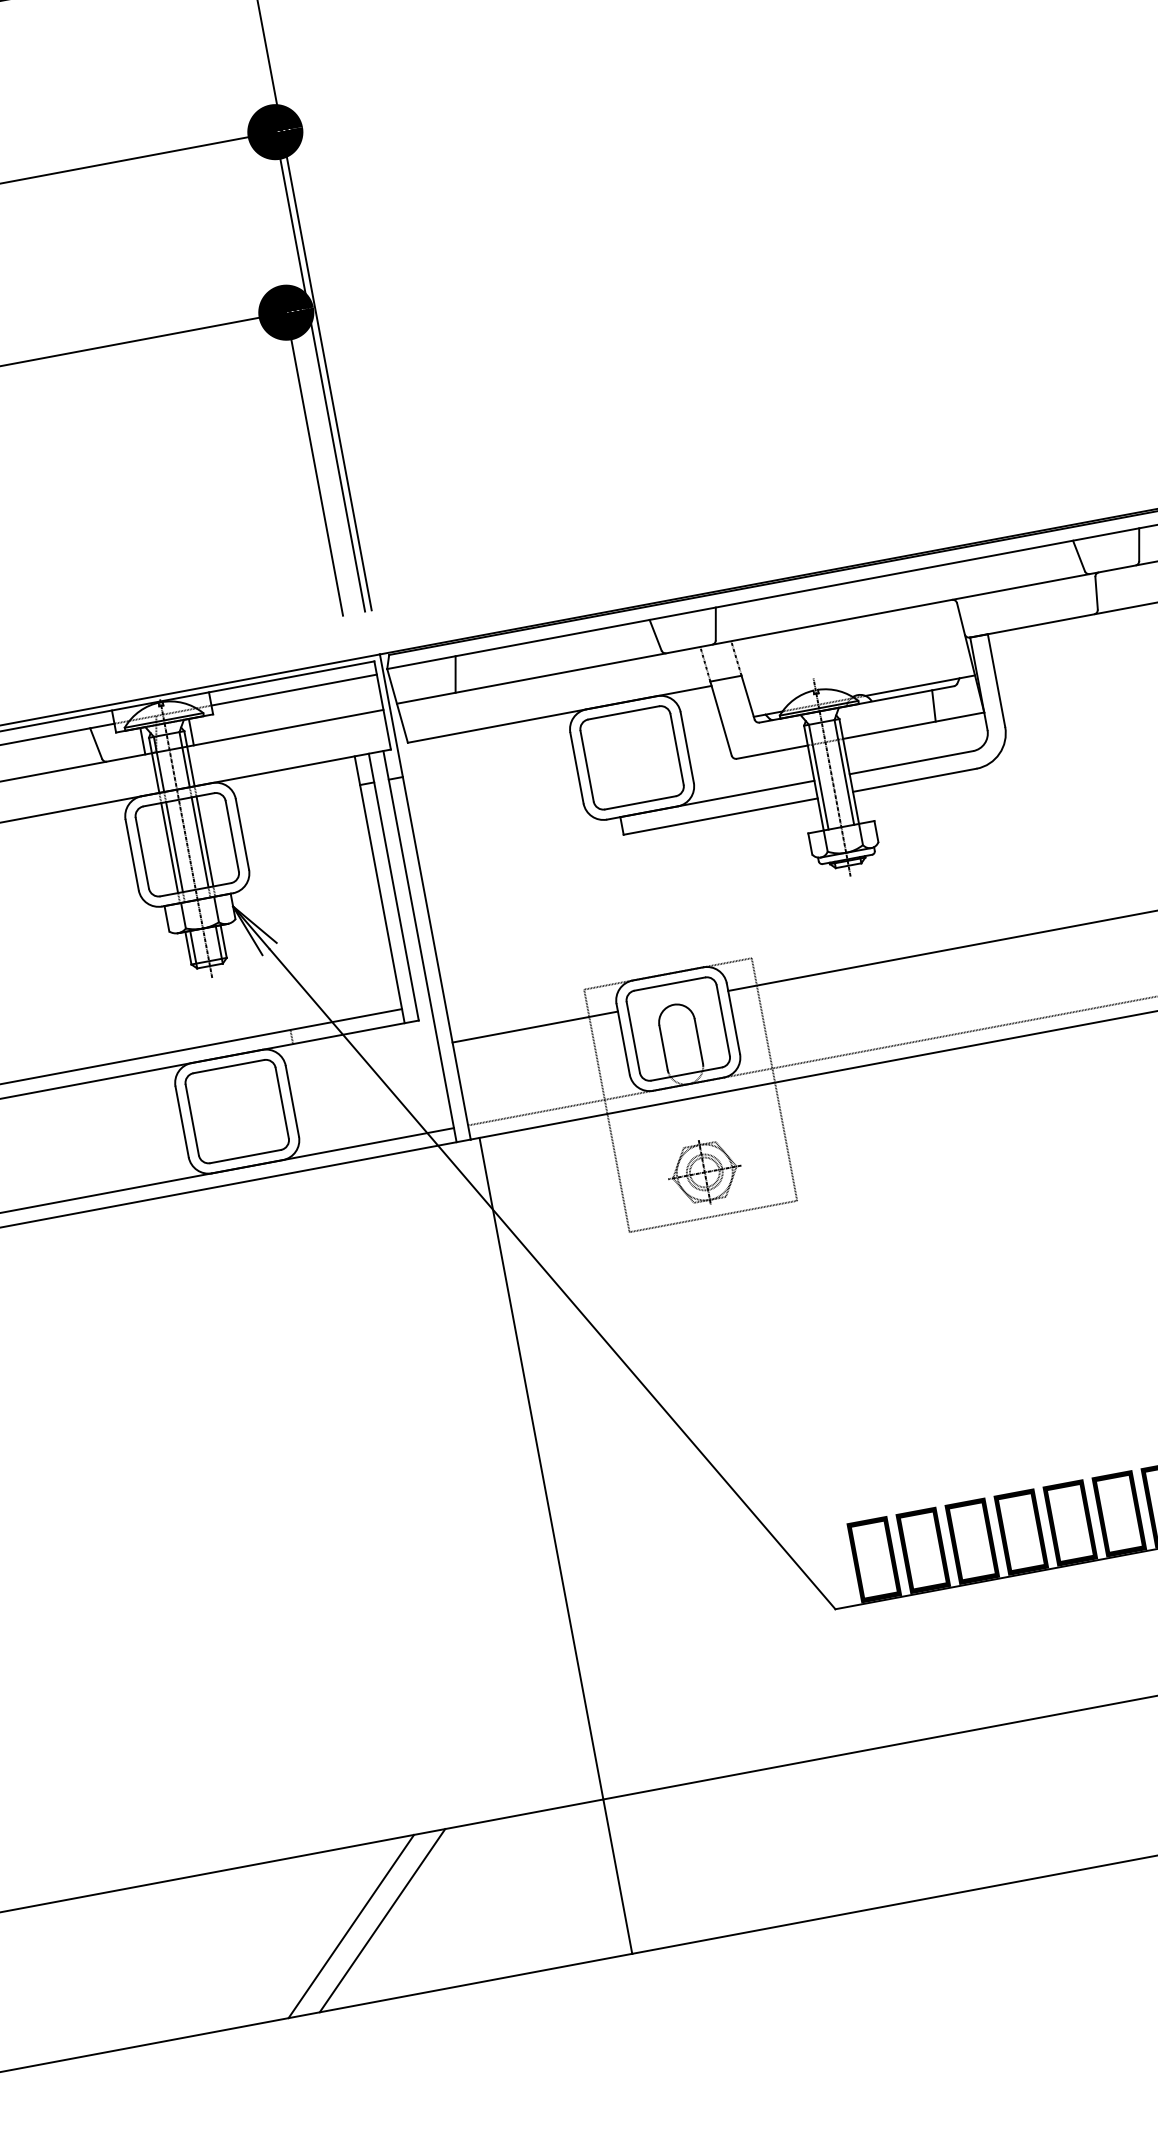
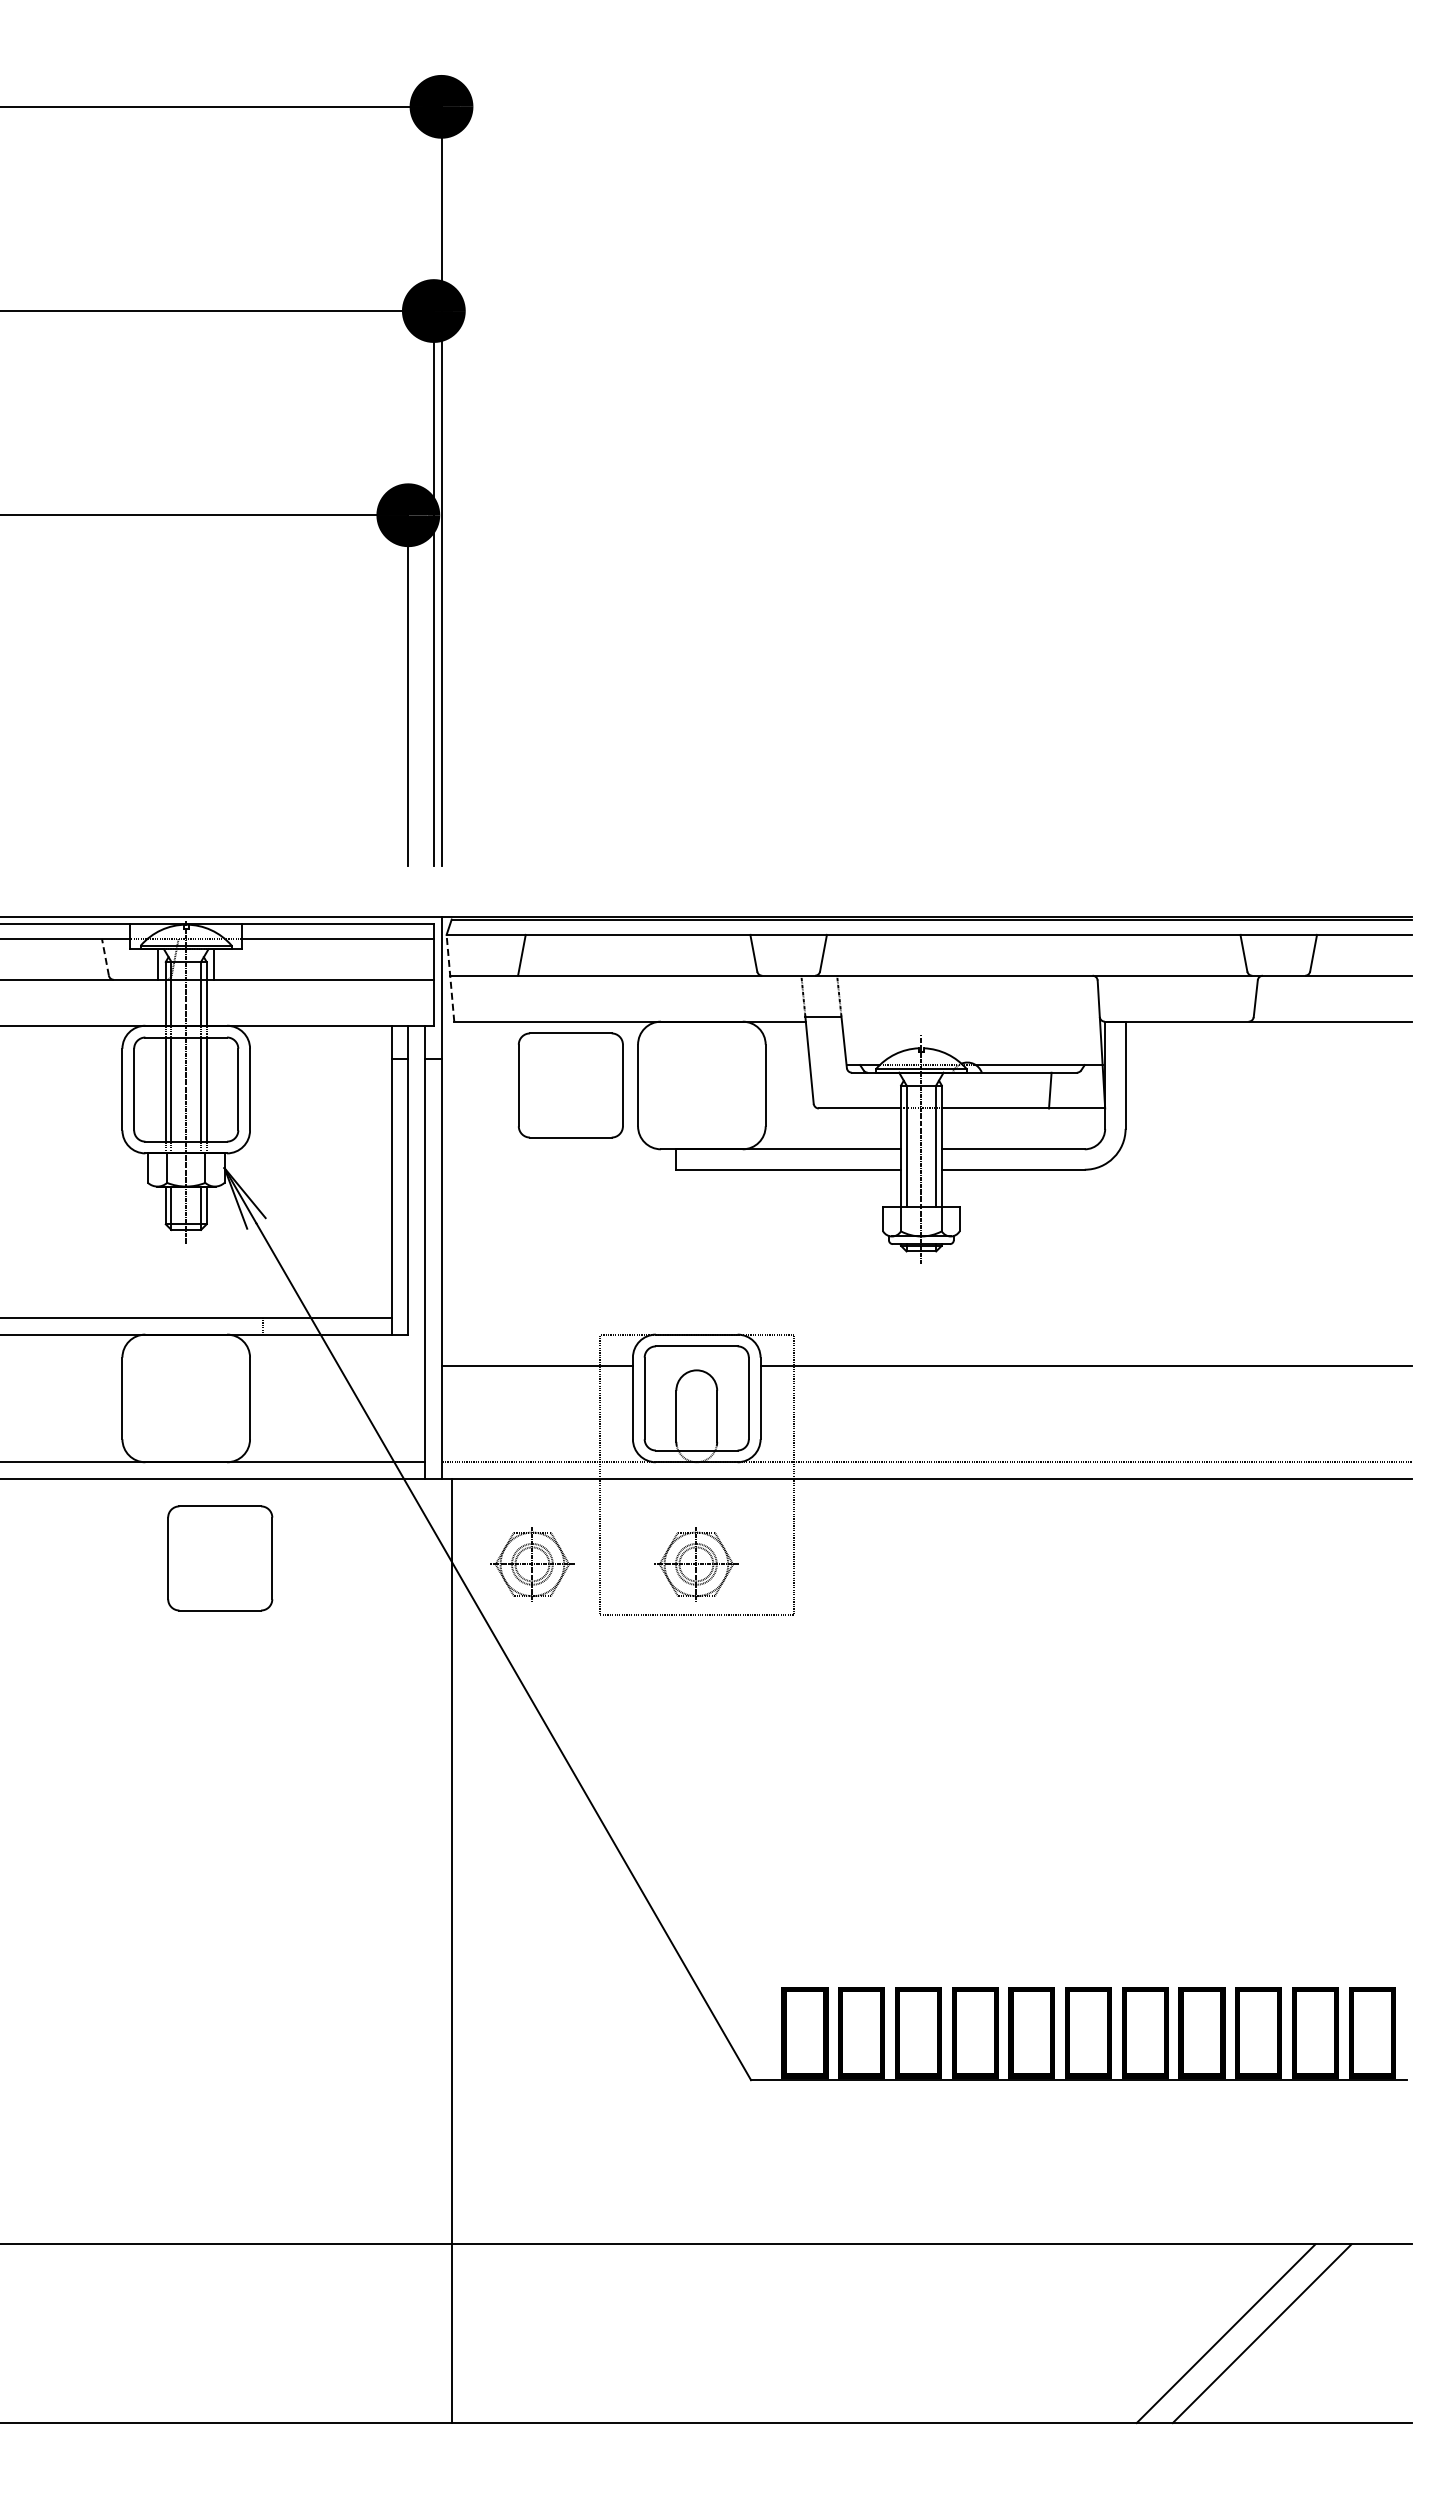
line: (397, 706) -> (450, 978), solid -> dashed
line: (96, 743) -> (105, 957), solid -> dashed
part: (631, 757) -> (570, 1085), moved
part: (237, 1111) -> (220, 1558), moved
part: (563, 1199) -> (532, 1564), added
line: (382, 1920) -> (179, 2333), removed
line: (350, 1926) -> (142, 2333), removed

